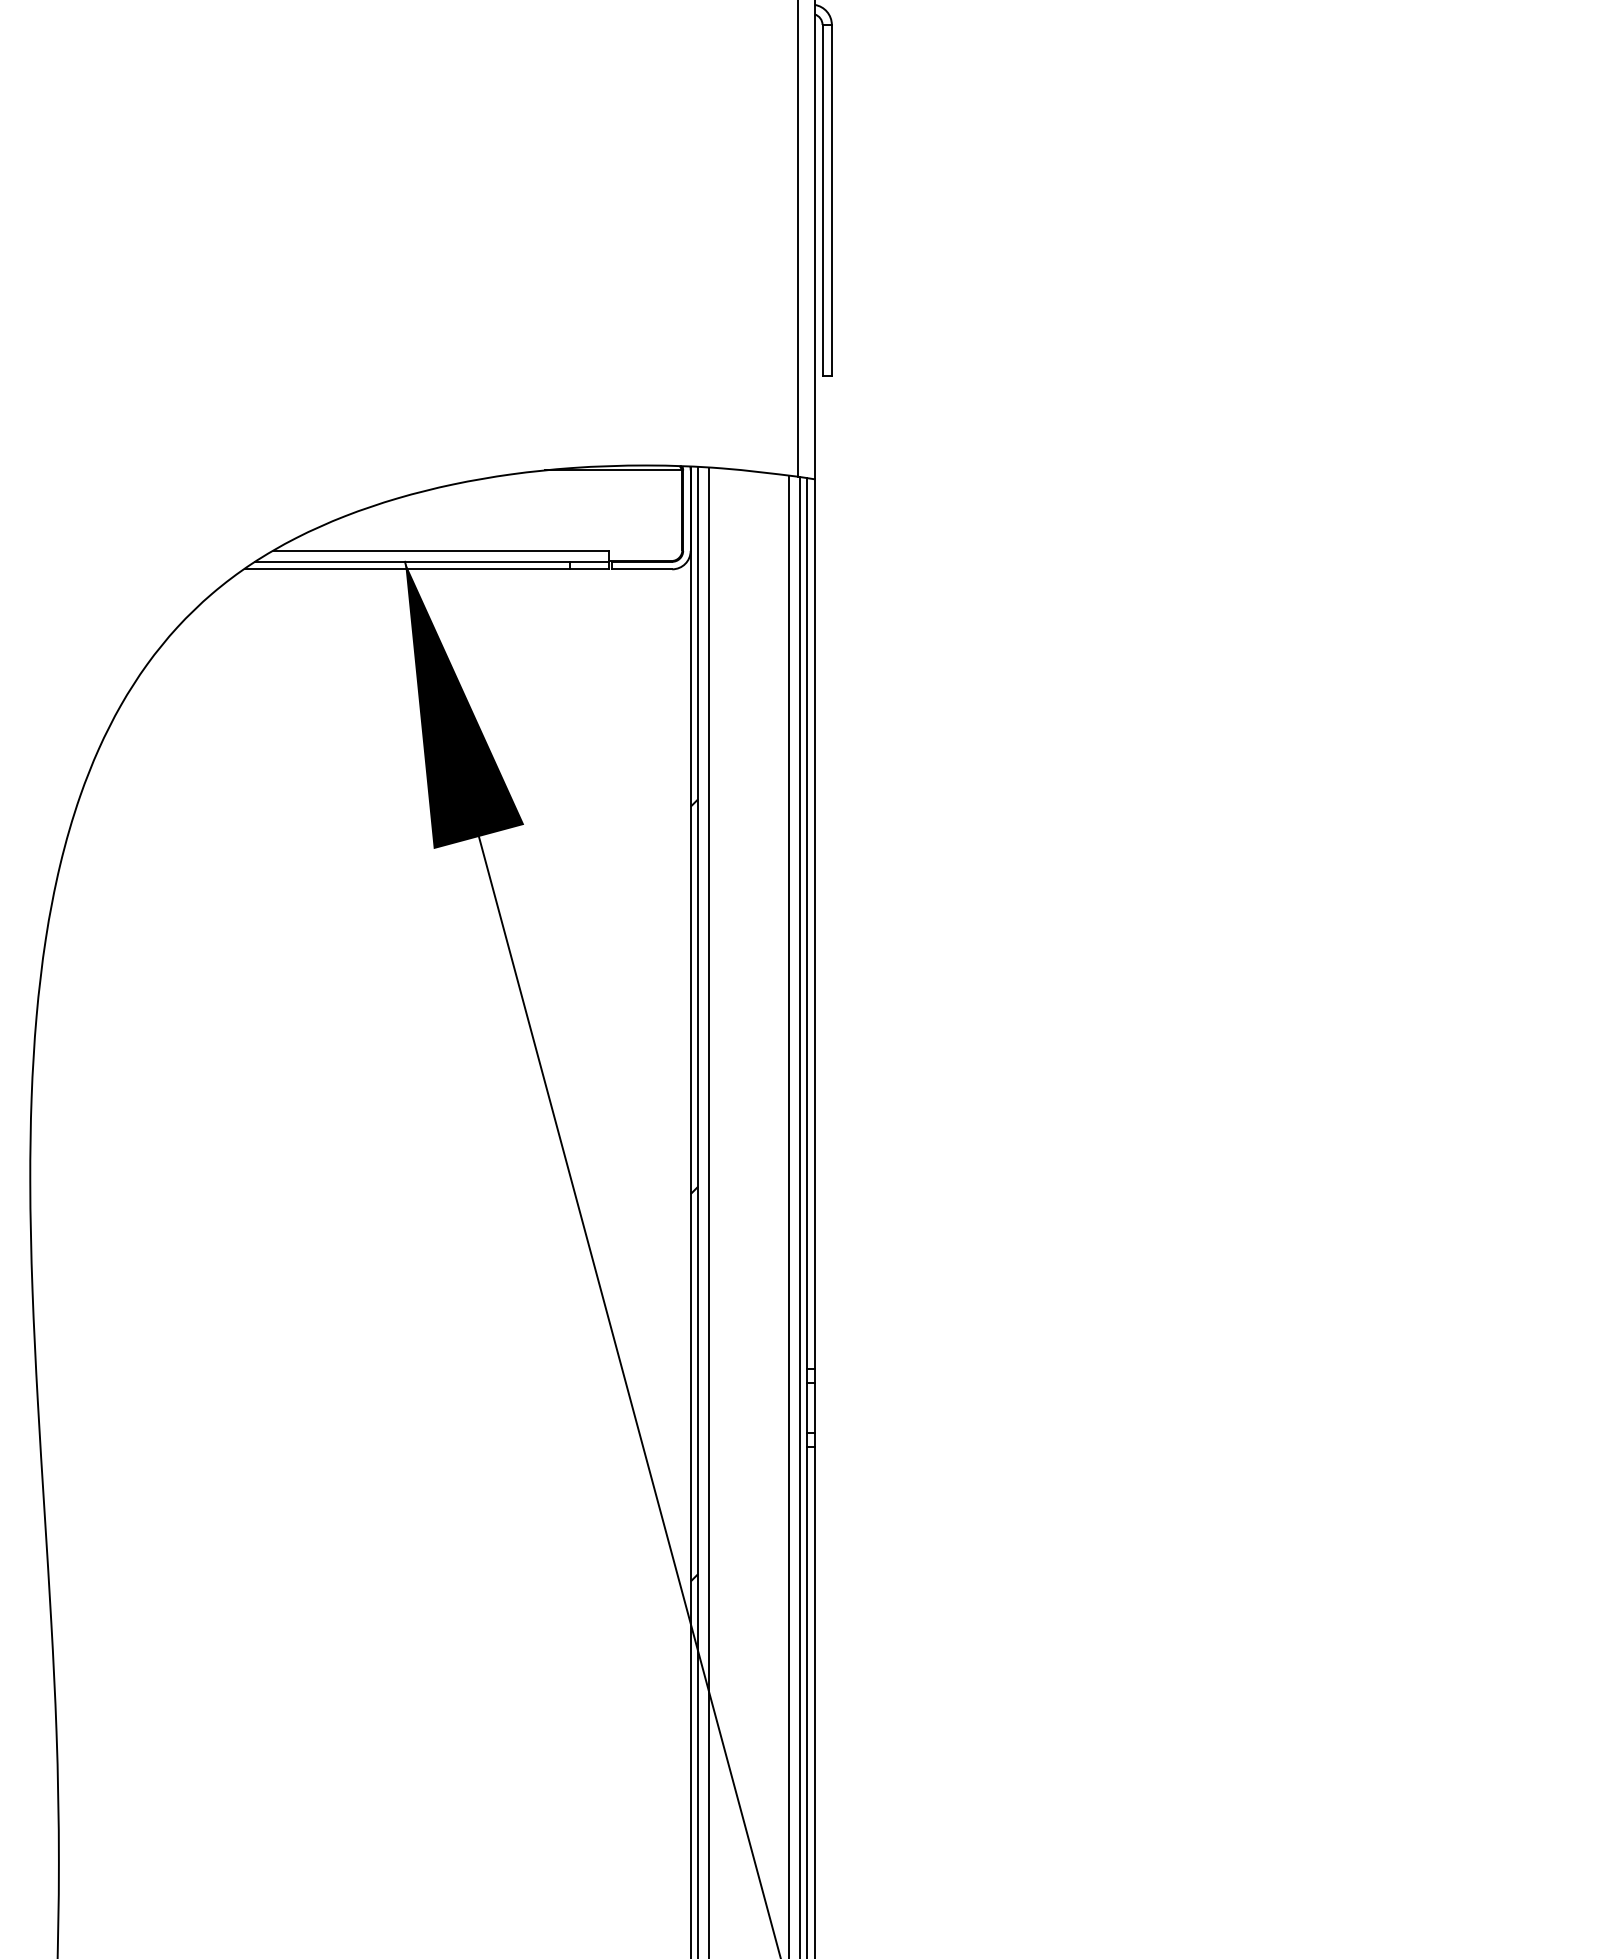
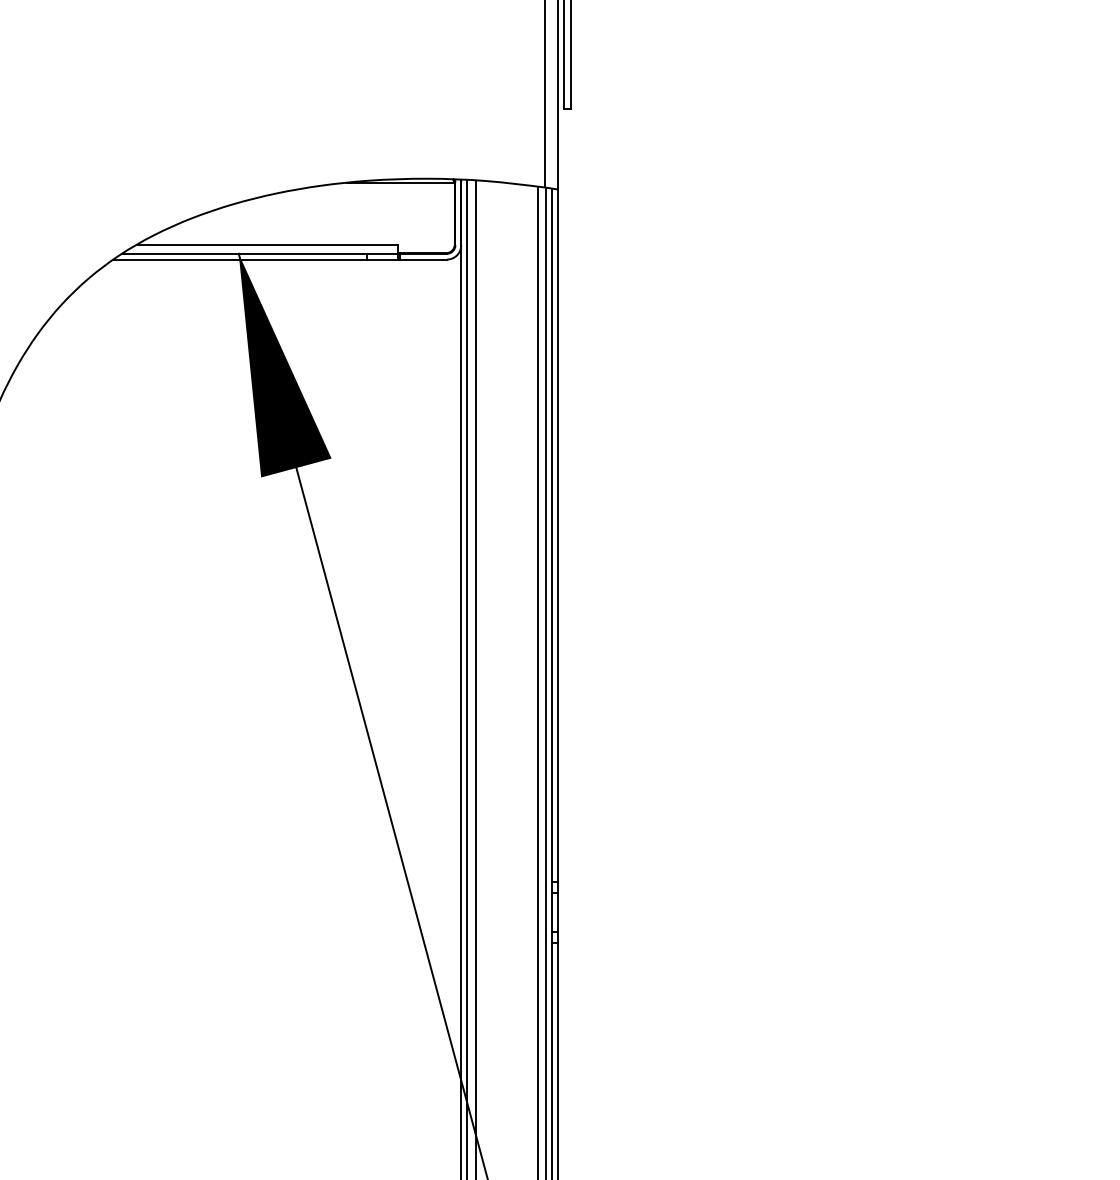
hatch: (694, 1190) -> (464, 743), removed

